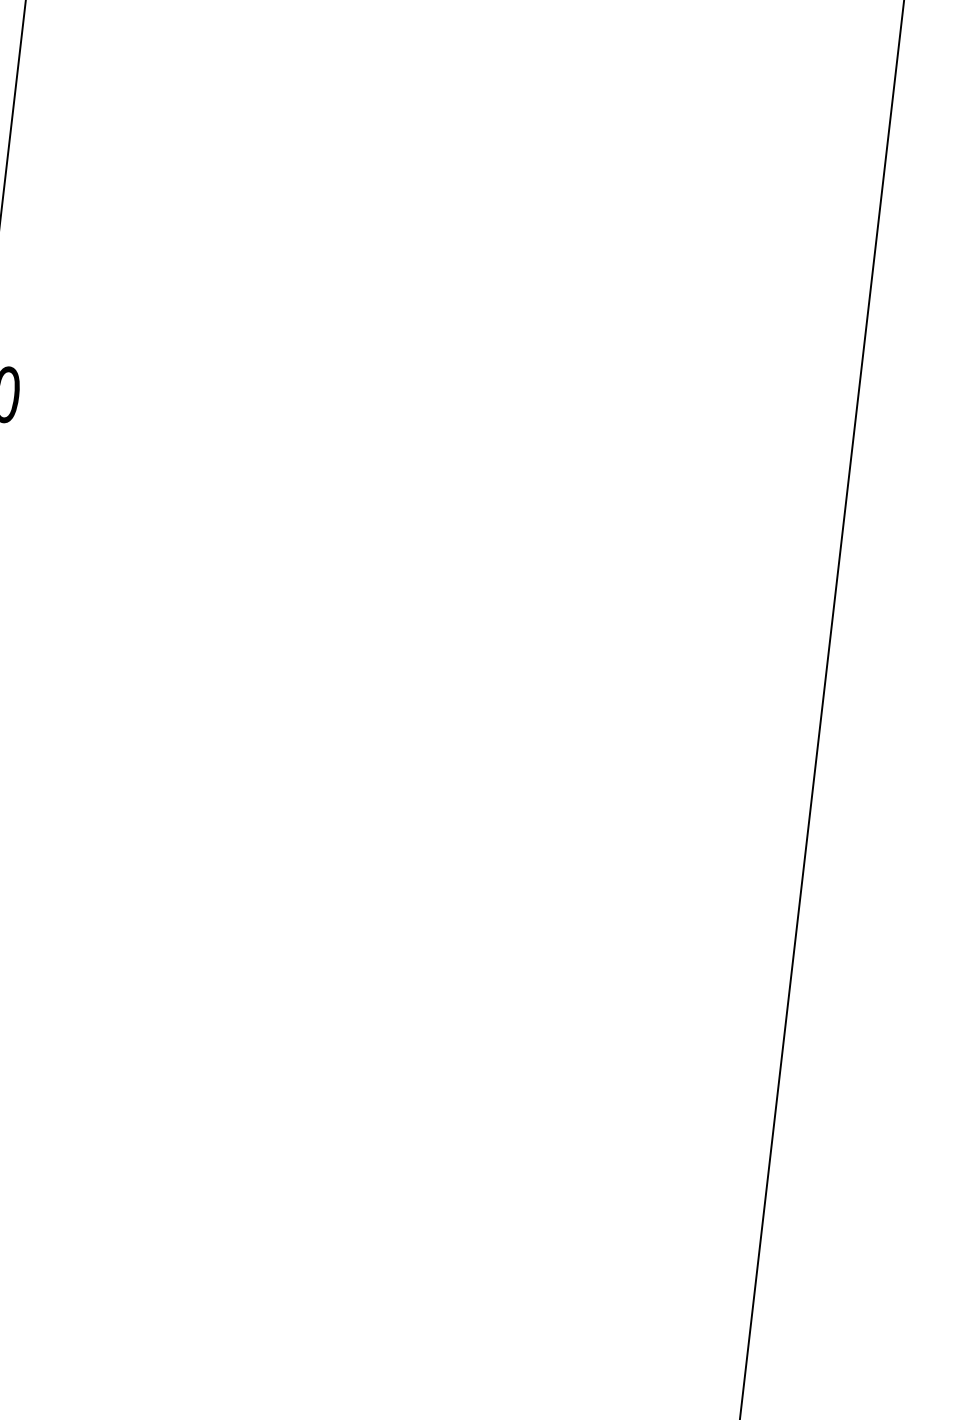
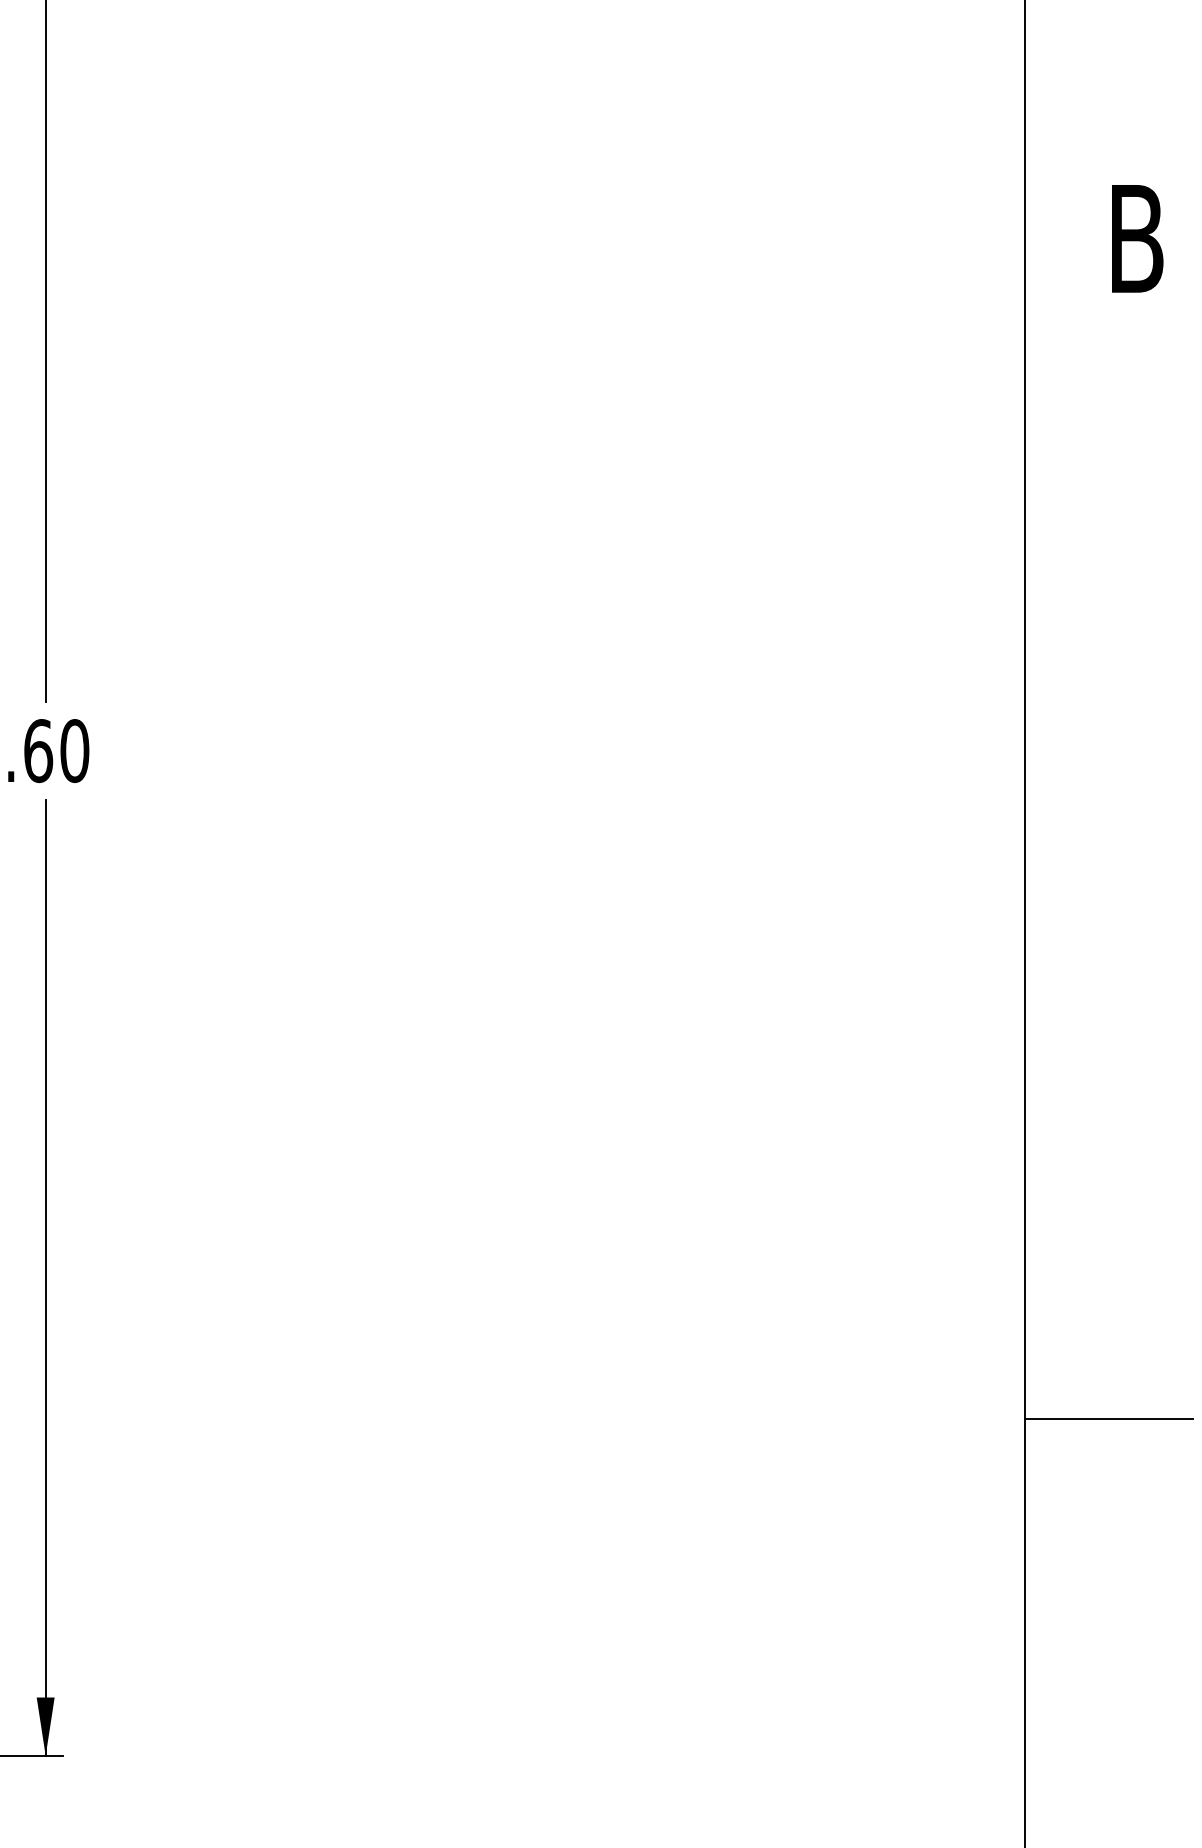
line: (852, 1092) -> (1108, 1419), added

